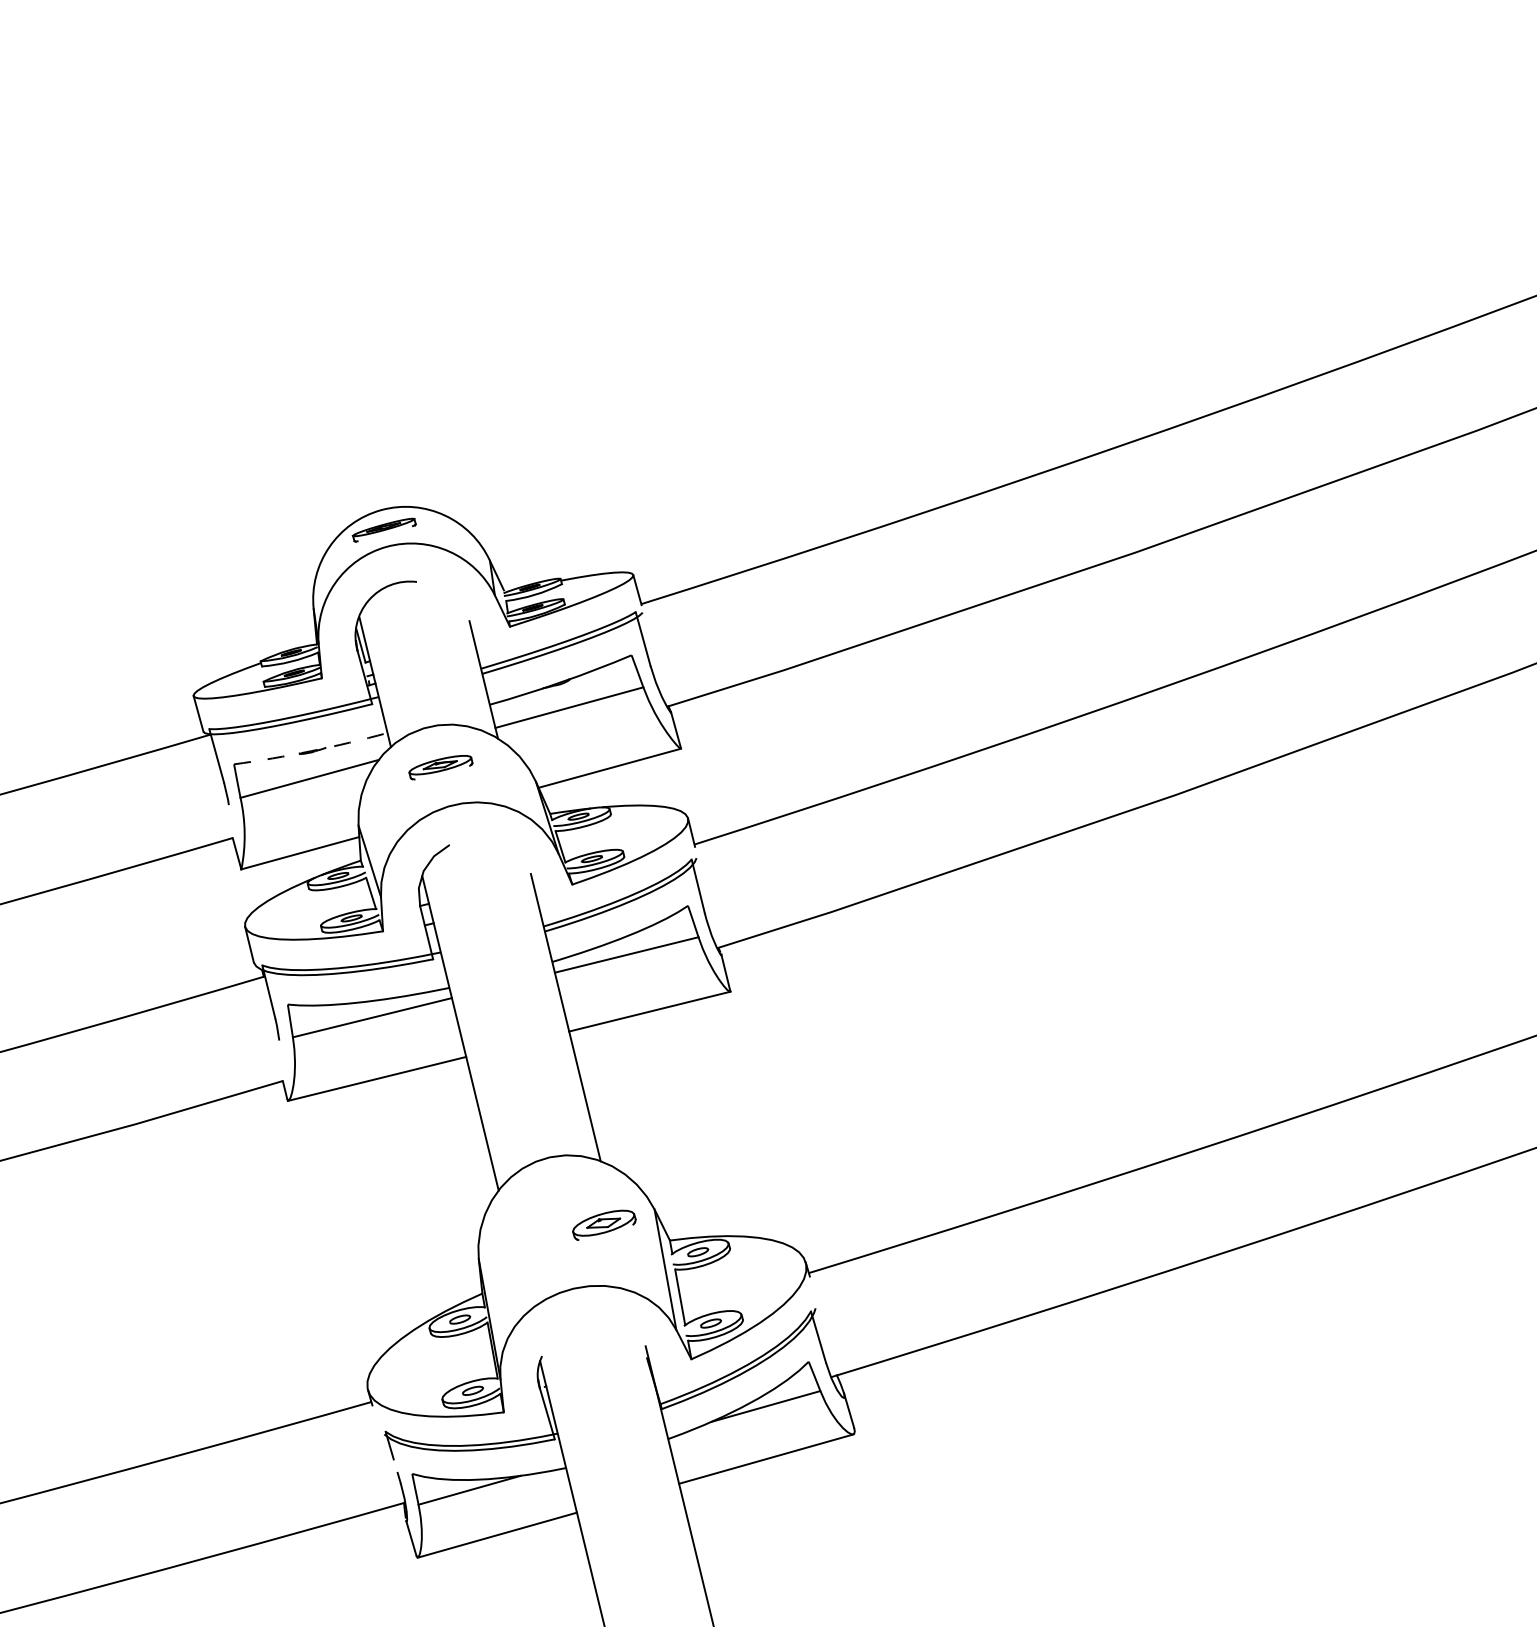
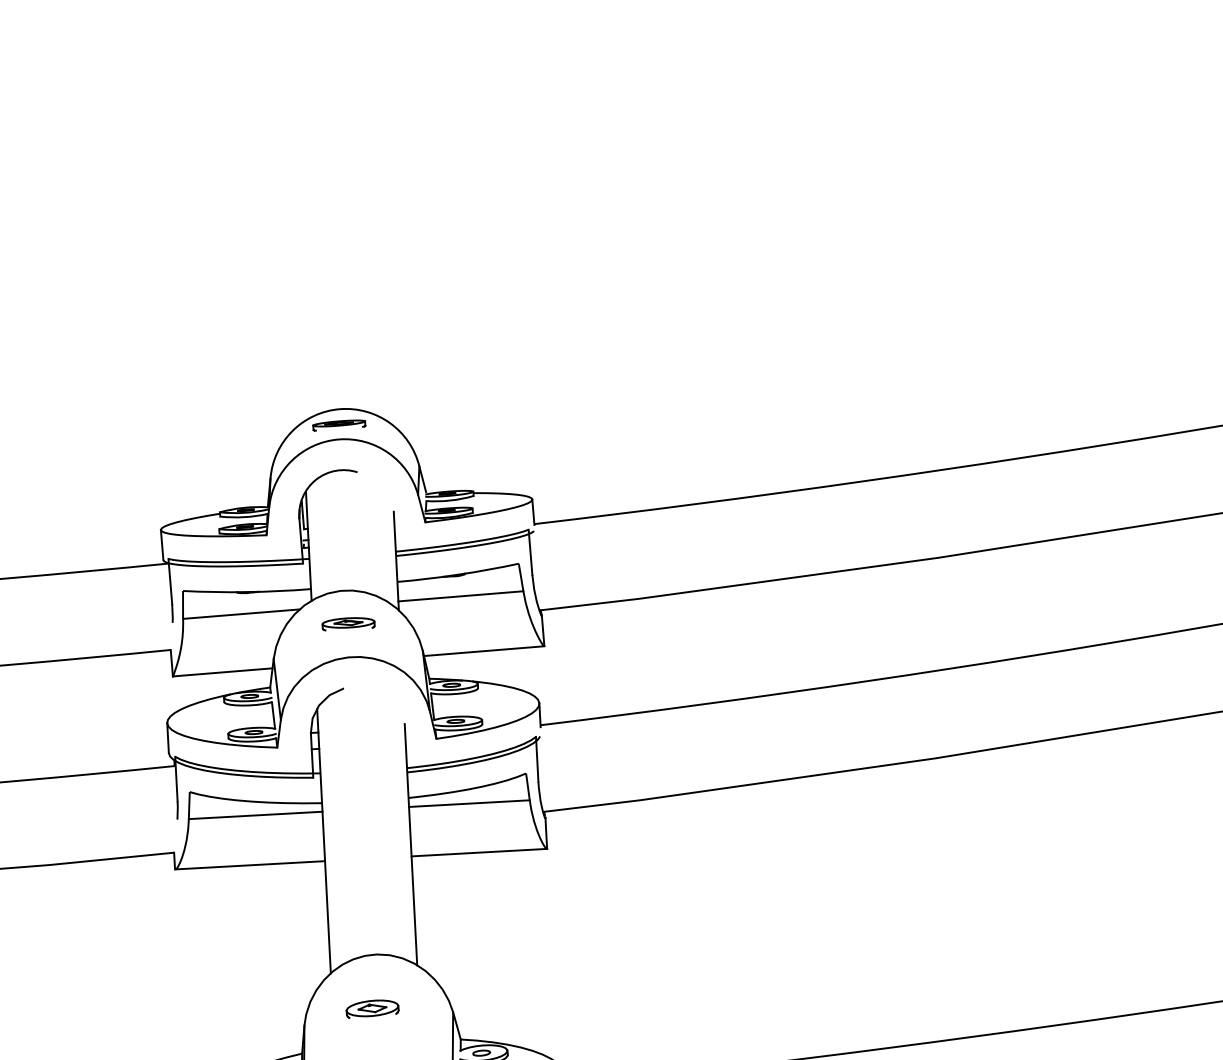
arc: (311, 751) -> (247, 592), dashed -> solid
part: (604, 1224) -> (372, 1009), moved

